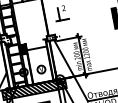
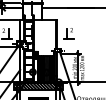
hatch: (39, 65) -> (45, 69), added

